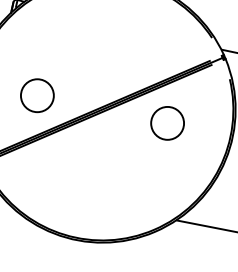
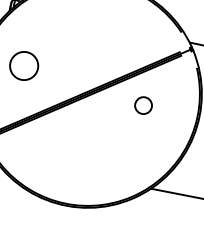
circle: (37, 95) -> (24, 65), moved
circle: (167, 123) -> (143, 105), size x0.6

